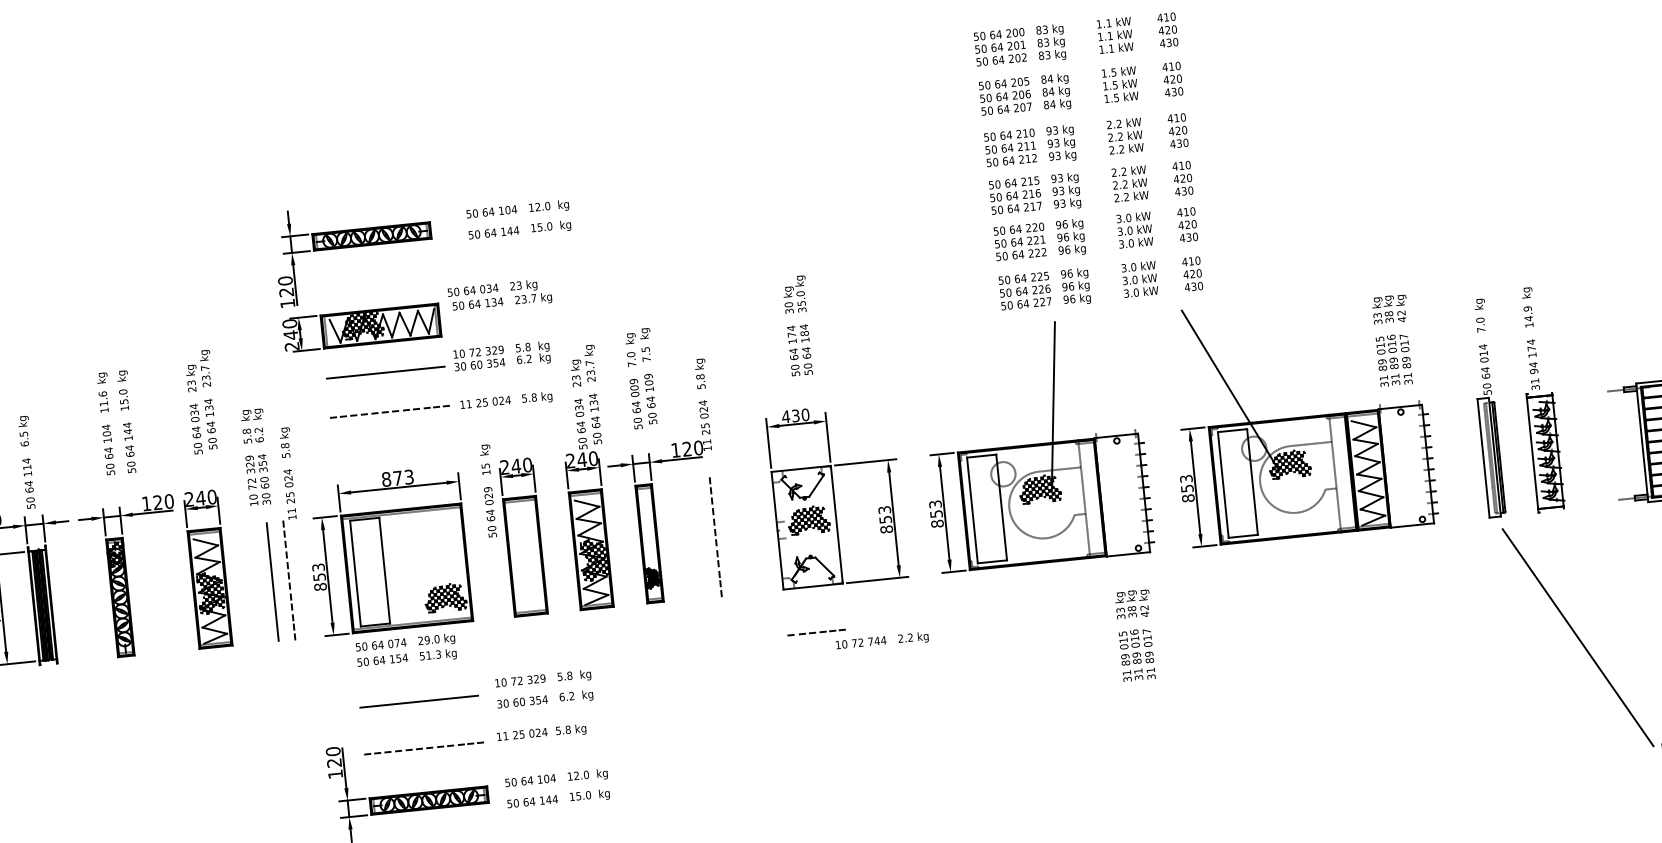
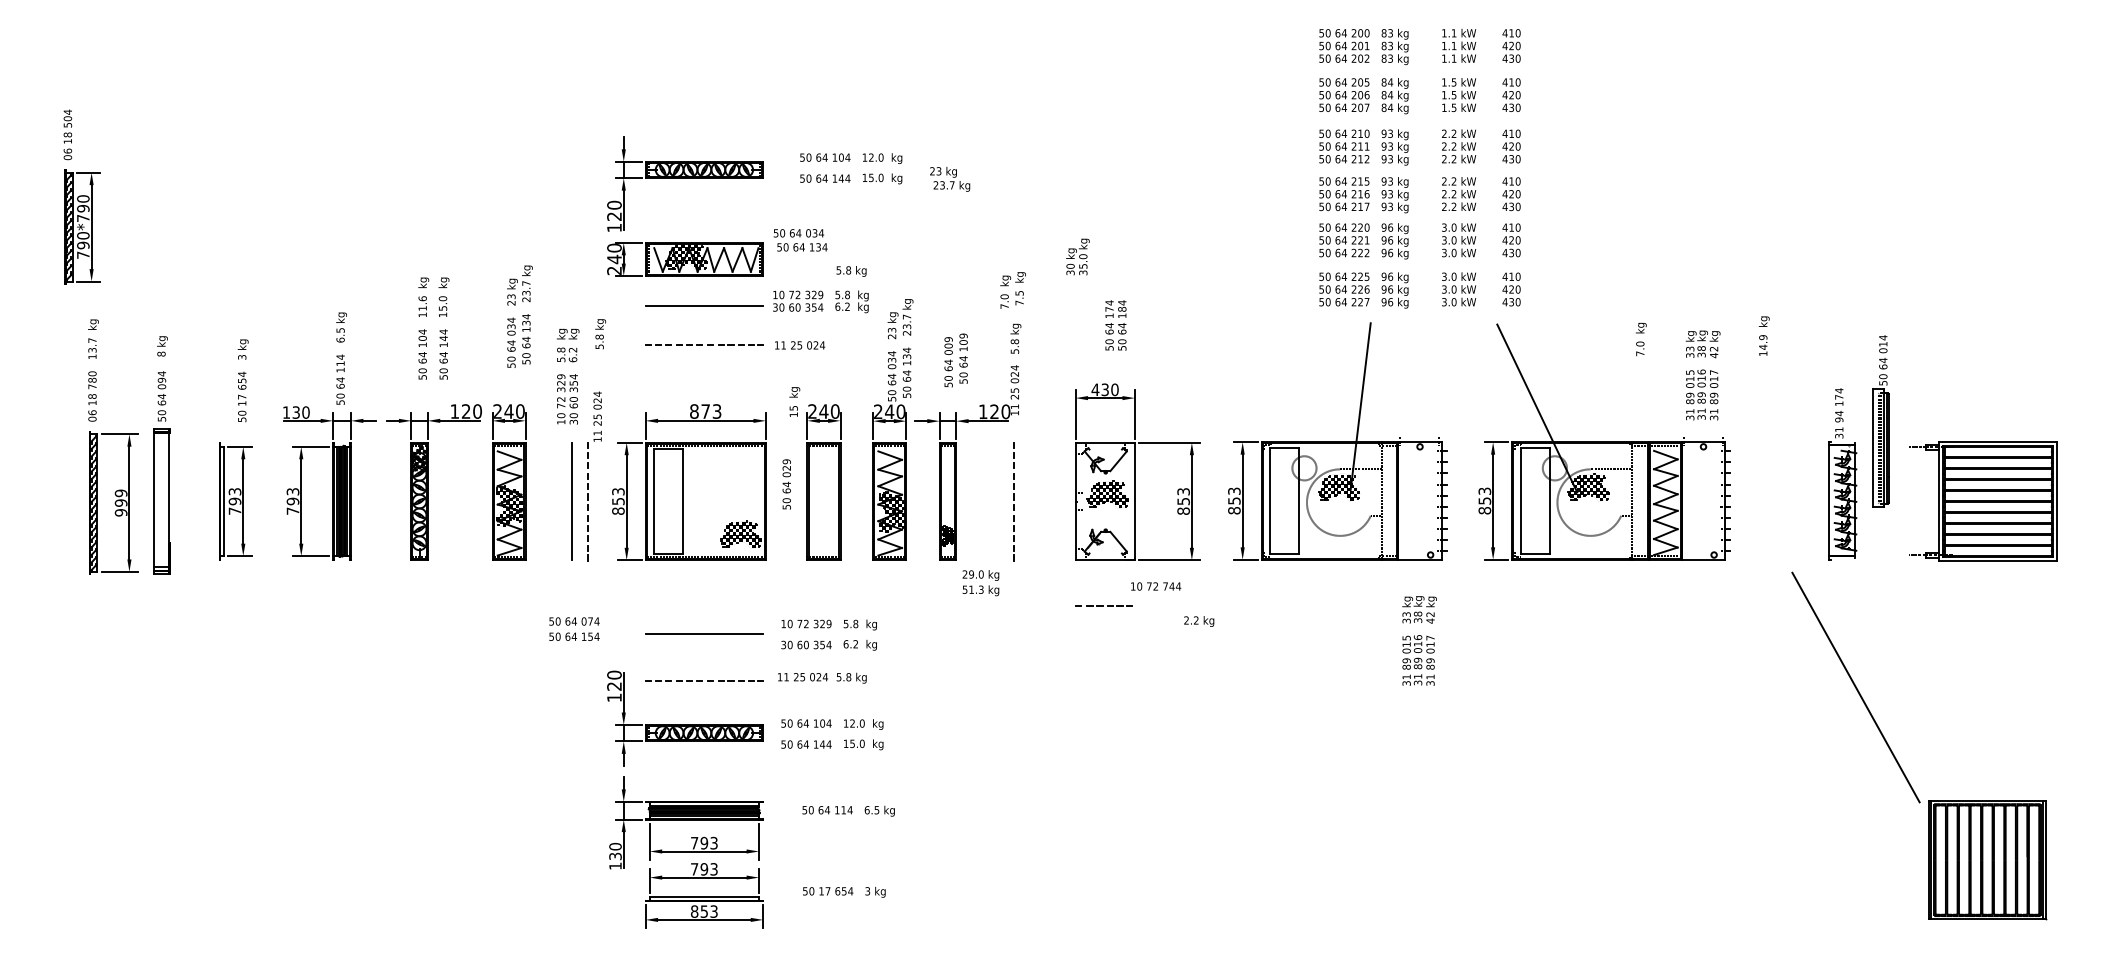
text: (531, 292) -> (950, 179), moved
text: (794, 294) -> (1077, 256), moved
text: (1527, 306) -> (1763, 335), moved
text: (1481, 315) -> (1641, 339), moved
text: (638, 347) -> (1012, 290), moved
text: (537, 398) -> (851, 271), moved
part: (1488, 431) -> (1880, 421), moved
text: (285, 443) -> (600, 334), moved
text: (490, 512) -> (786, 484), moved
text: (861, 642) -> (1156, 586), moved
text: (437, 648) -> (980, 583), moved
text: (381, 651) -> (574, 628), moved

